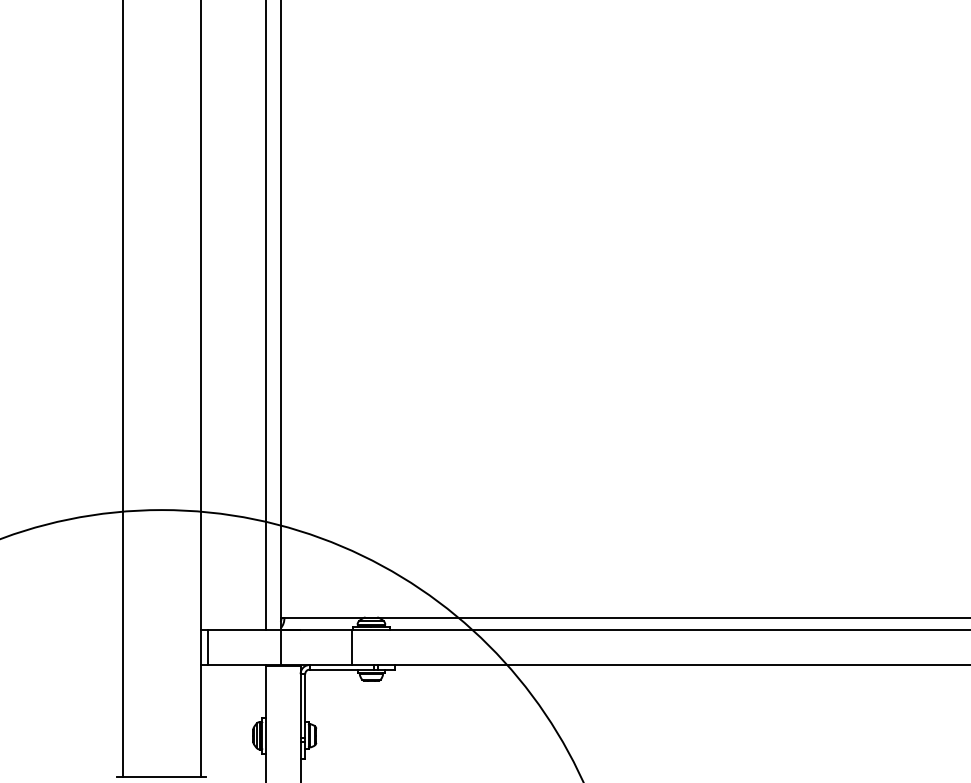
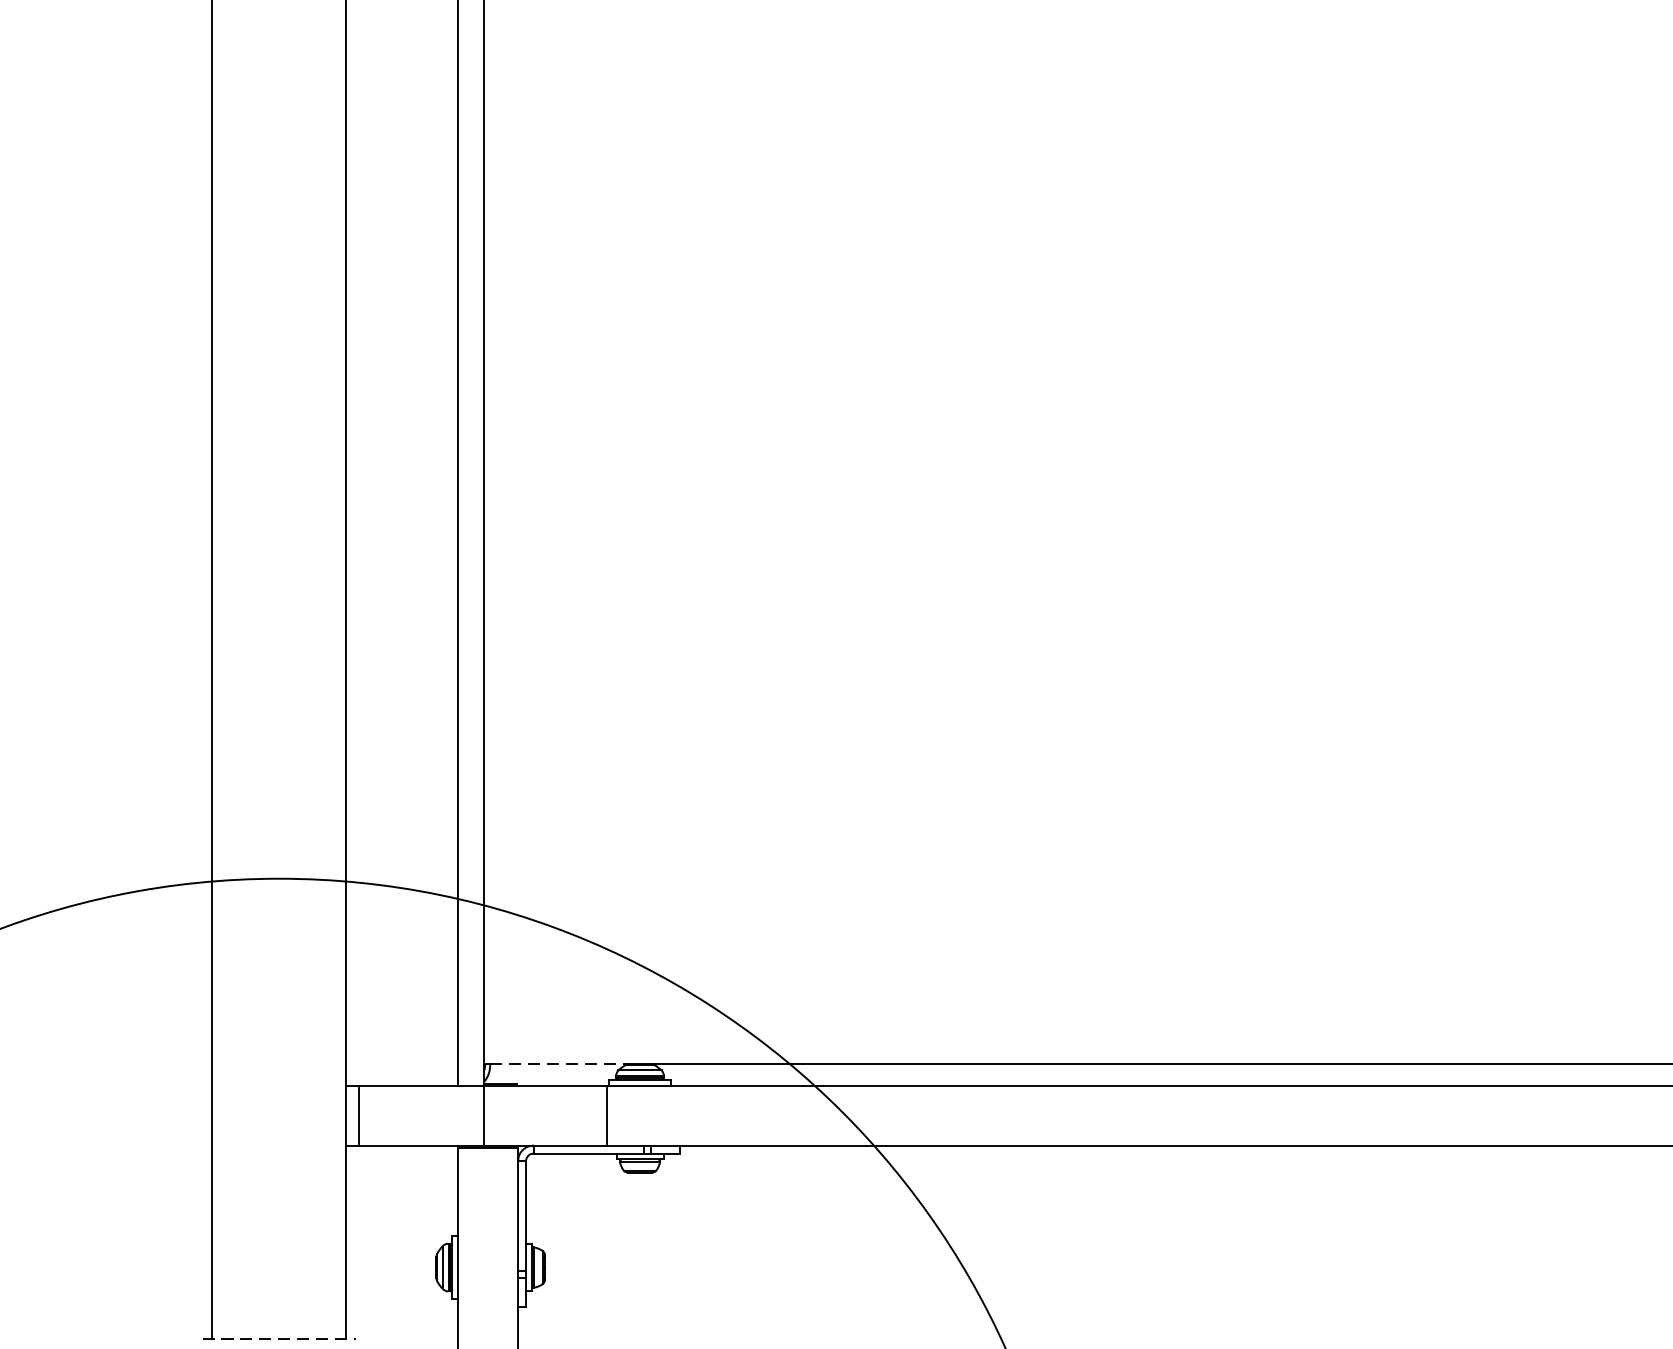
line: (325, 617) -> (560, 1063), solid -> dashed
line: (162, 777) -> (280, 1339), solid -> dashed

